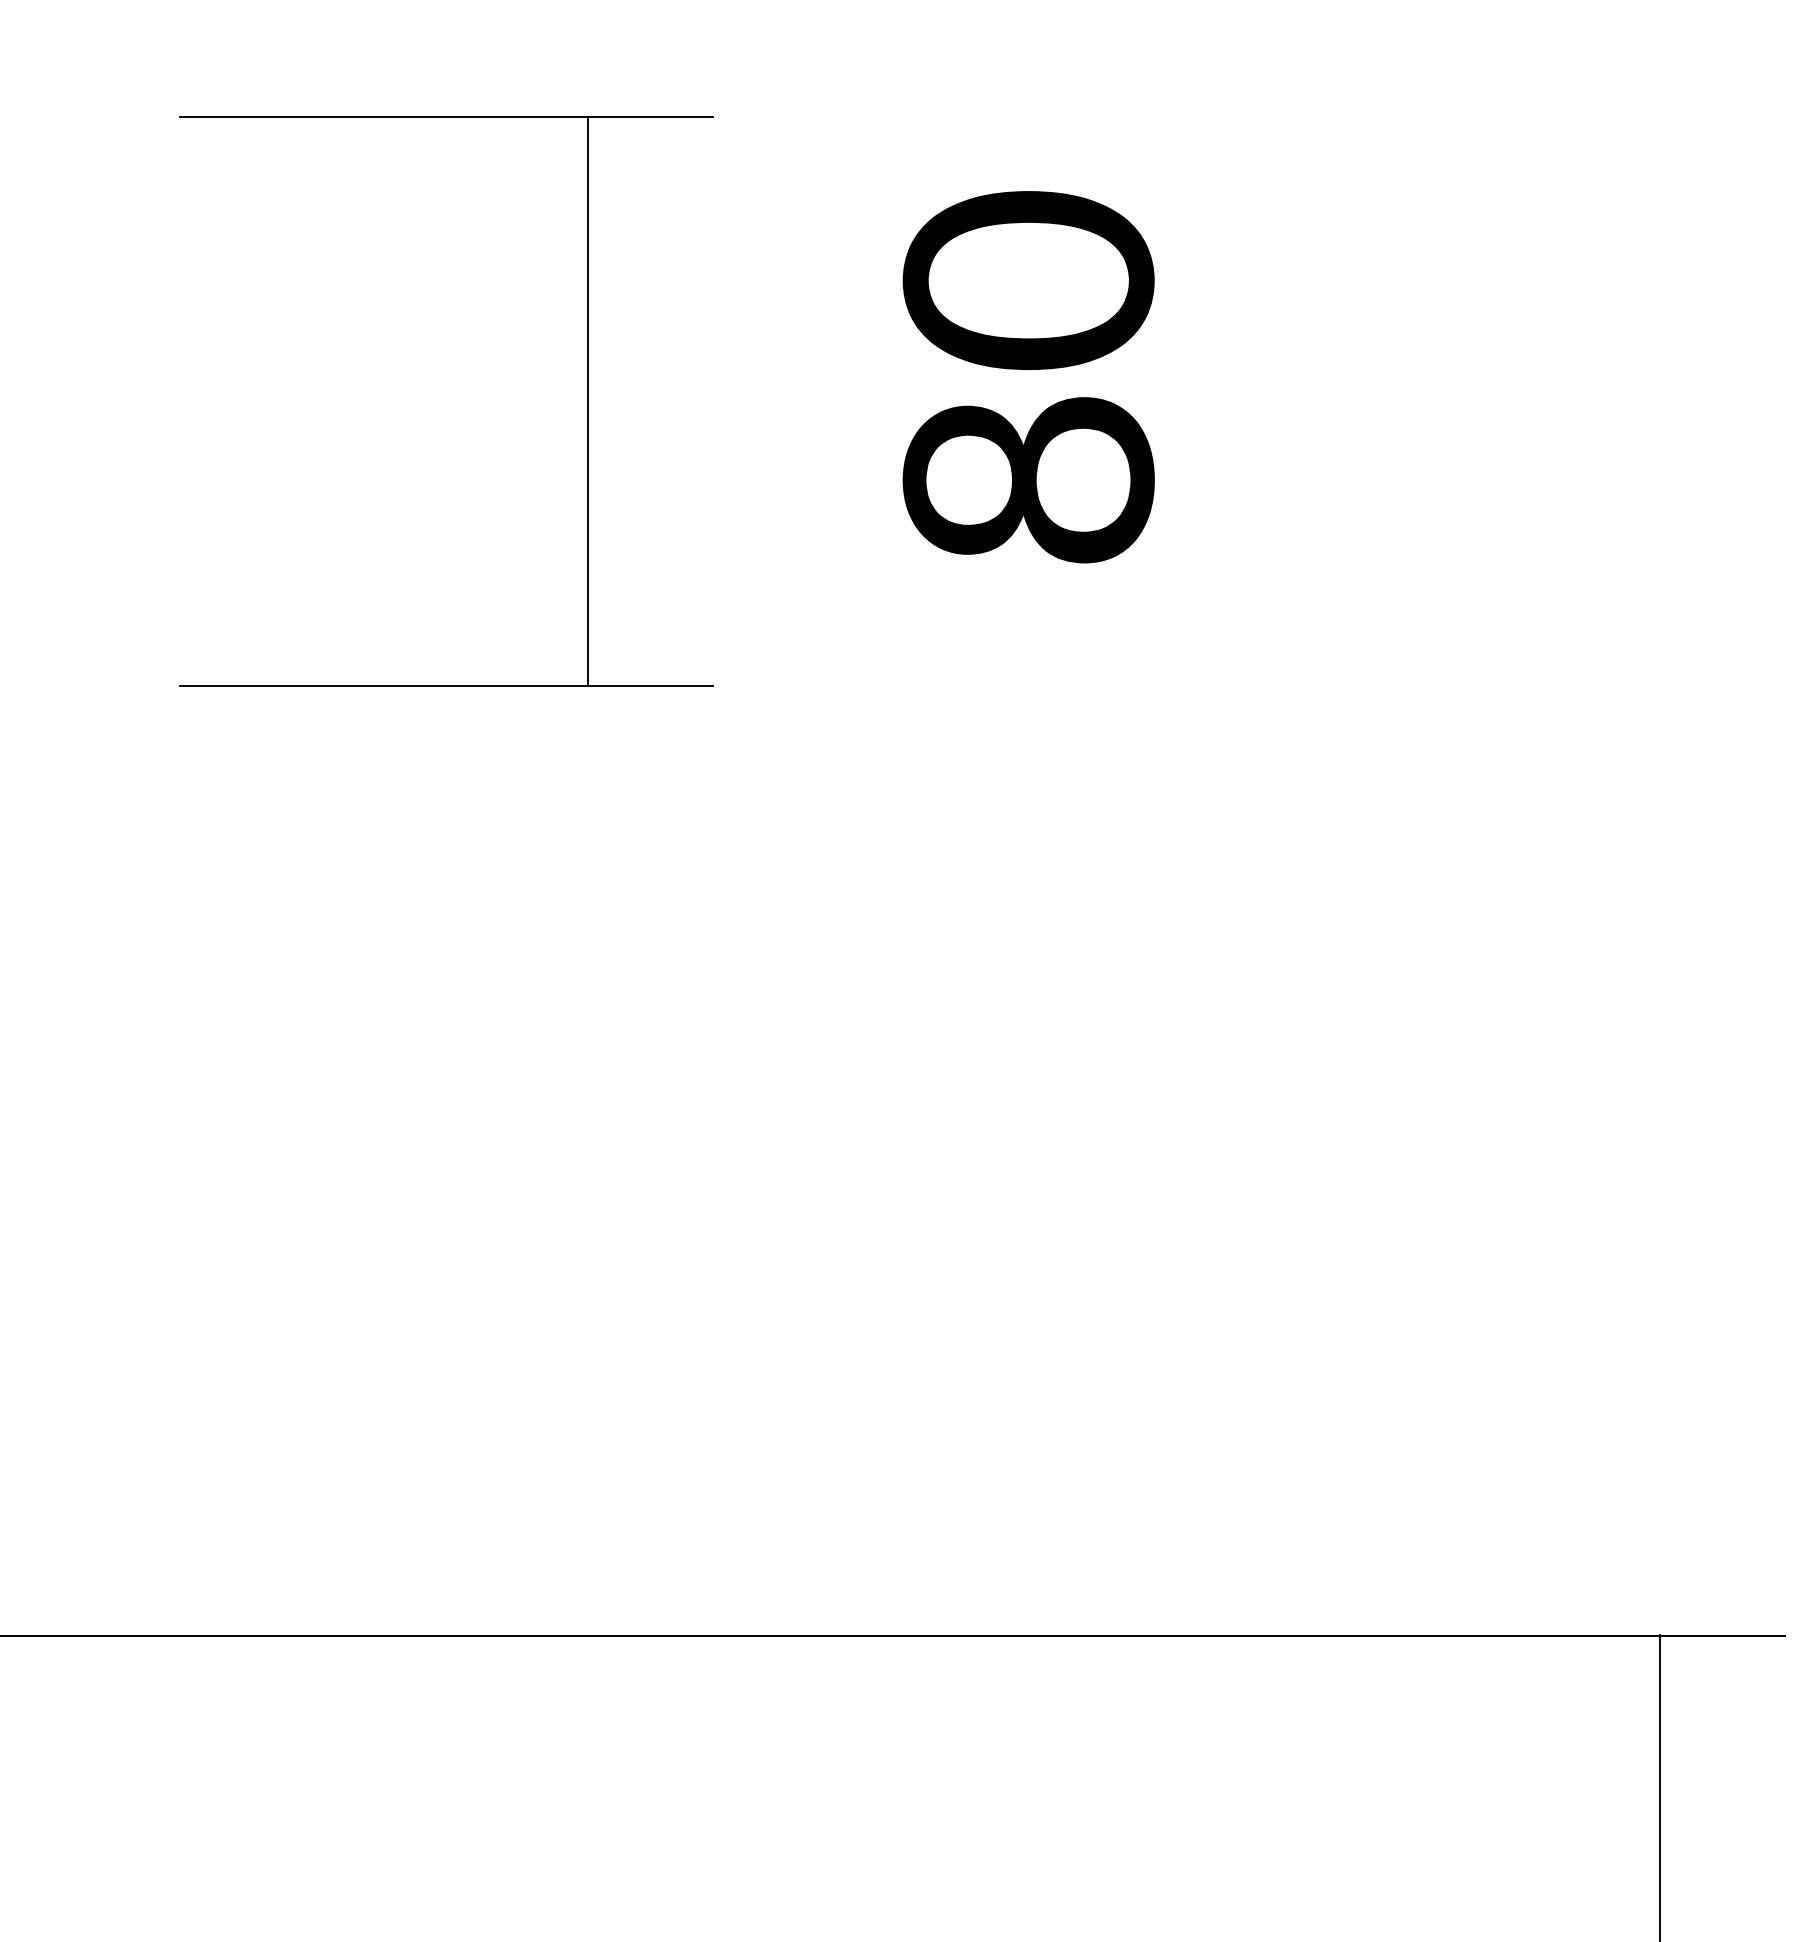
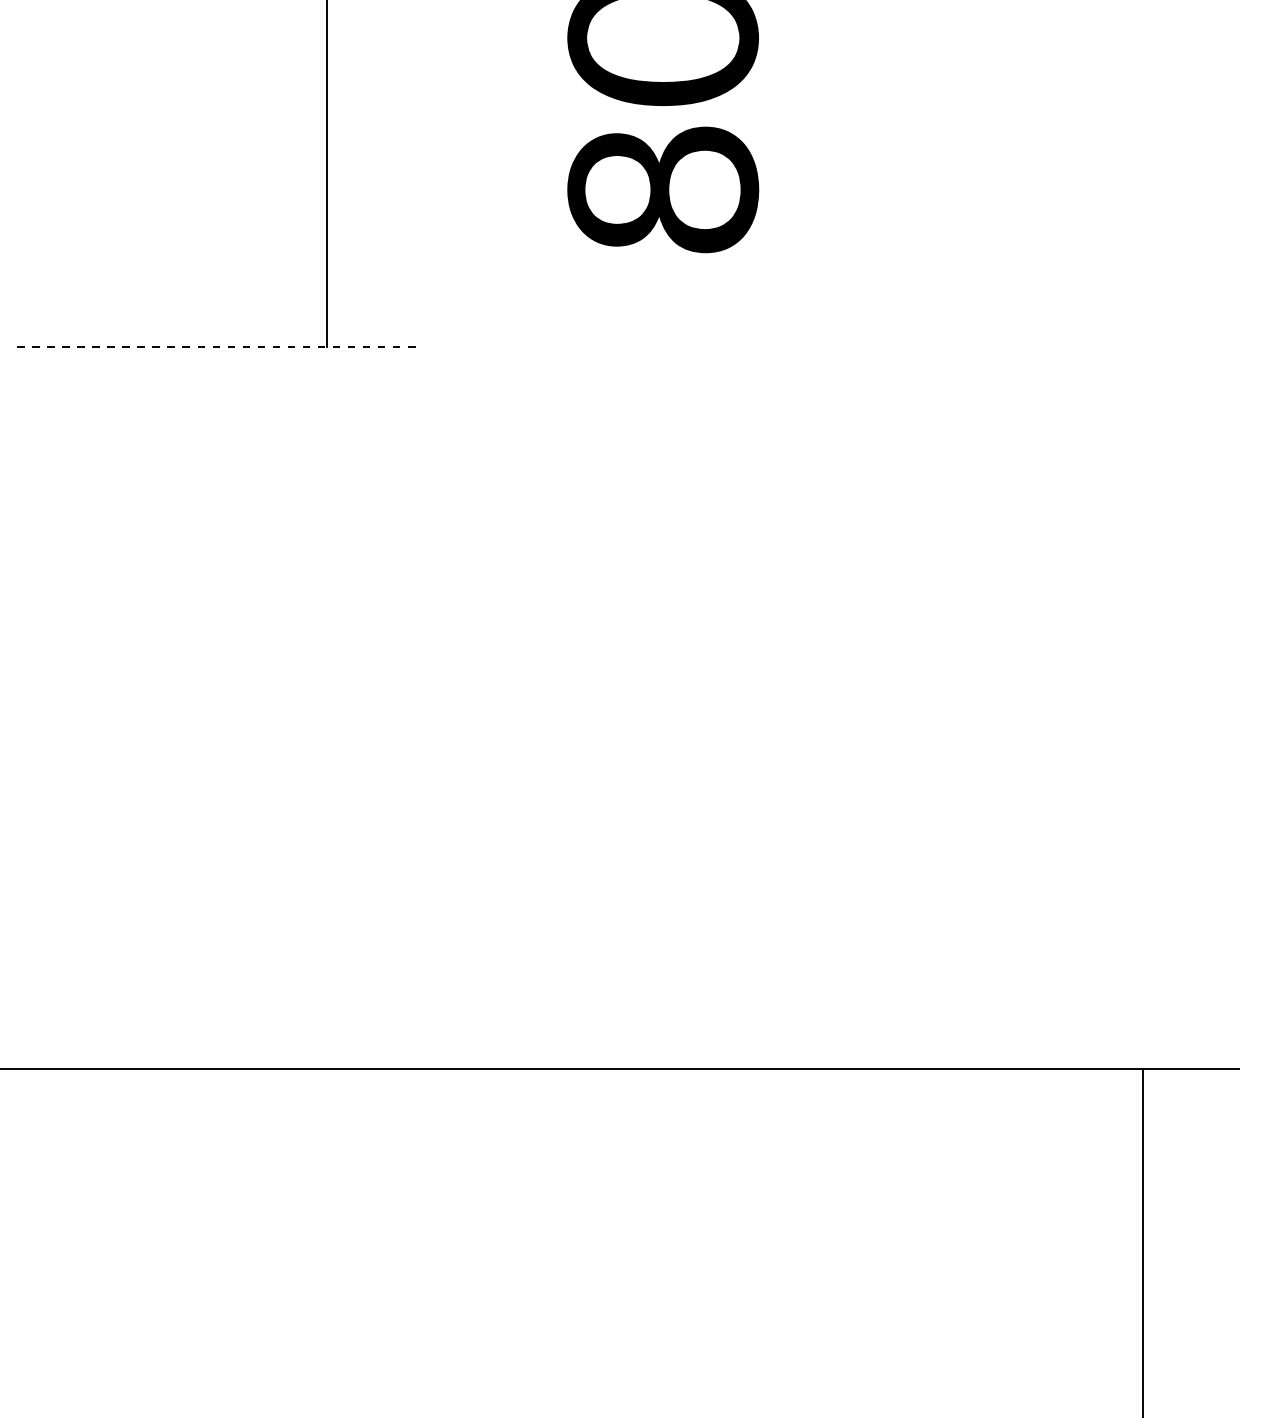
line: (446, 686) -> (220, 346), solid -> dashed

